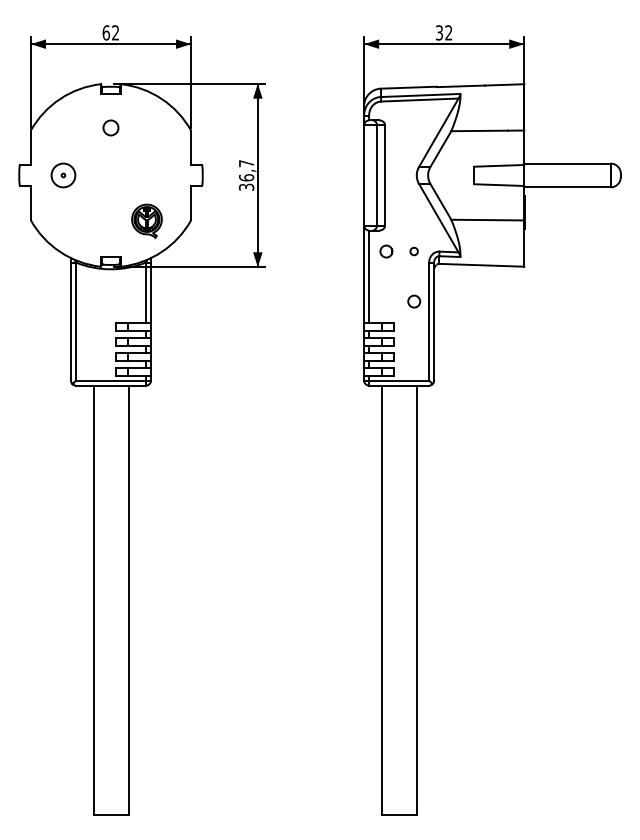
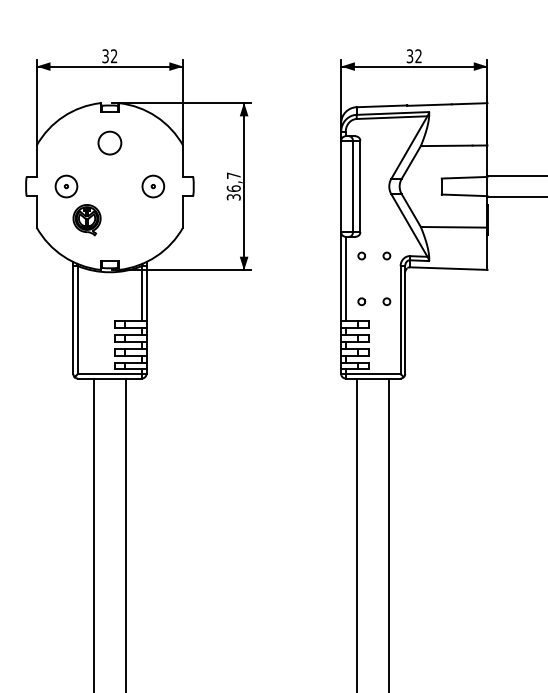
text: (105, 32) -> (104, 55), 62 -> 32
circle: (110, 127) -> (109, 142), size x1.67
part: (158, 175) -> (153, 186), added
part: (146, 220) -> (86, 219), moved
part: (386, 251) -> (361, 256), size x0.62
part: (386, 301) -> (361, 301), added
circle: (413, 301) -> (386, 301), size x0.62

